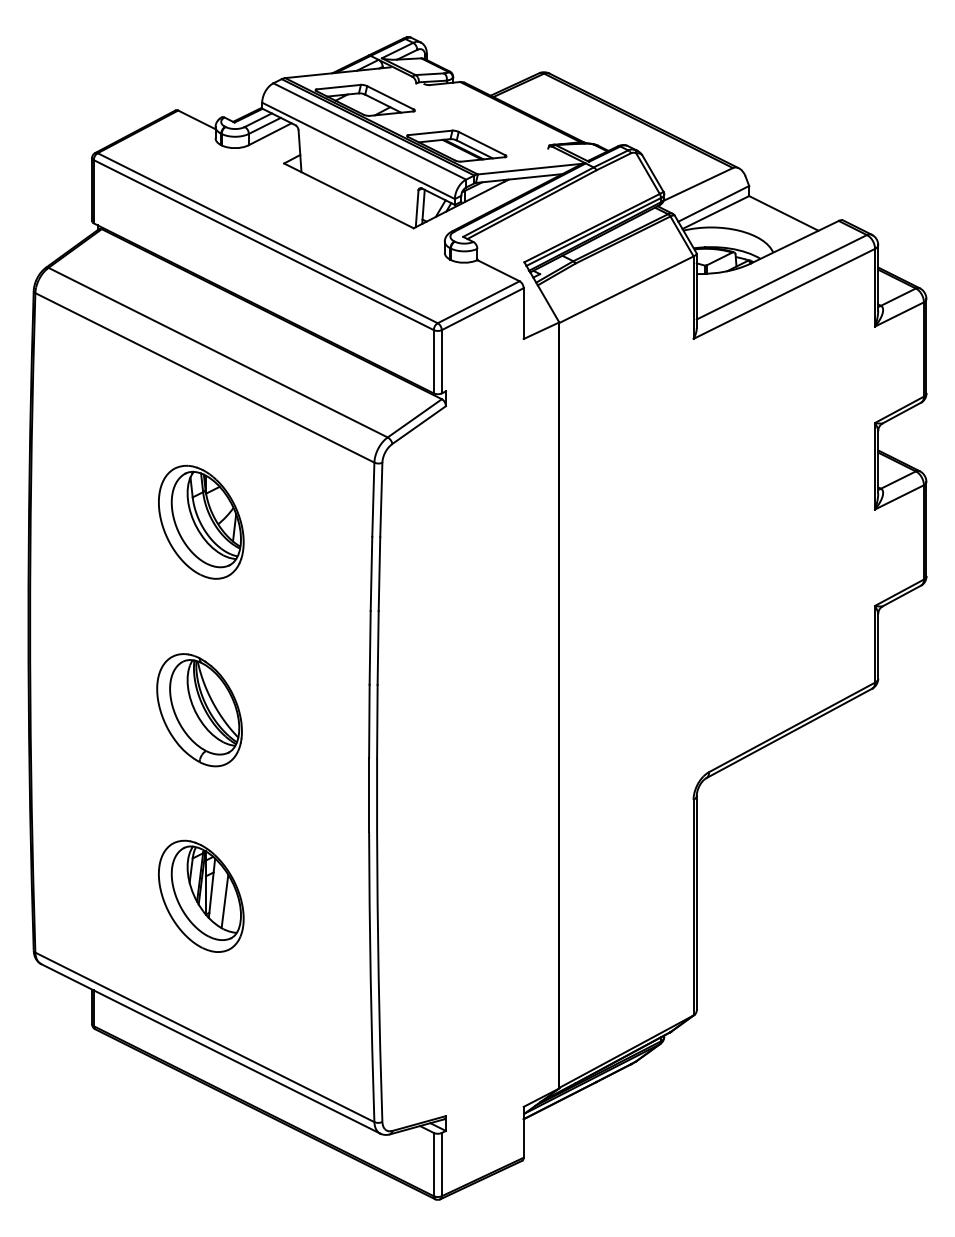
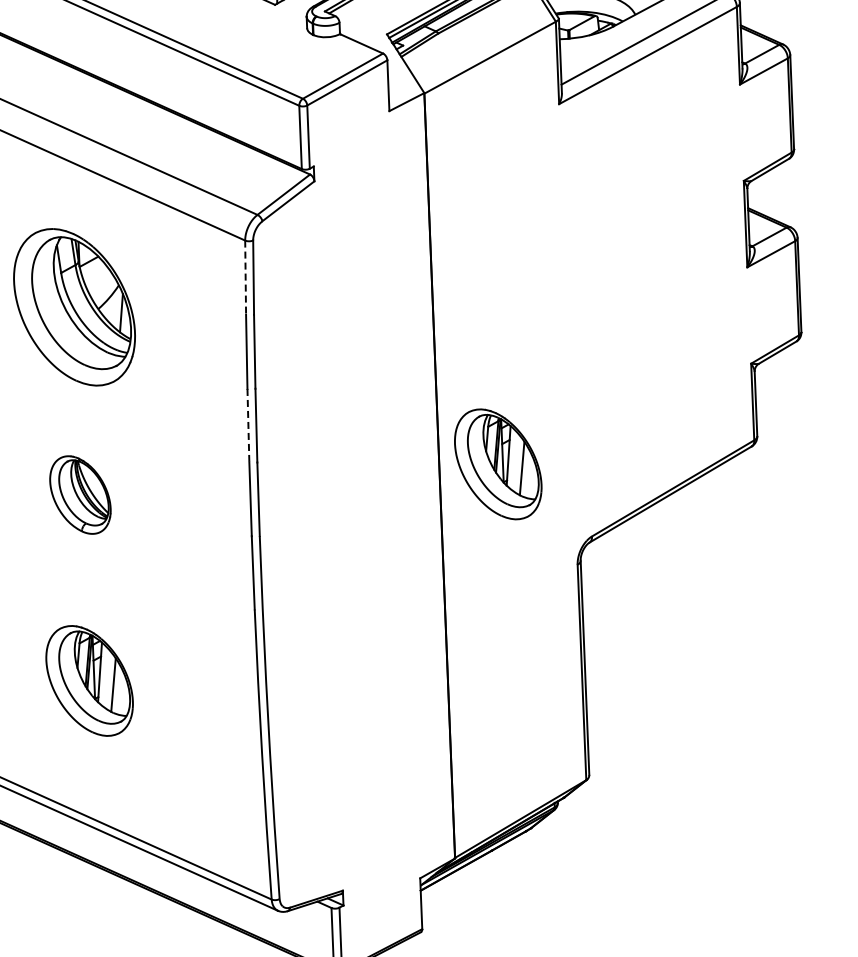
line: (373, 500) -> (245, 278), solid -> dashed
part: (201, 521) -> (74, 306), size x1.4
line: (370, 647) -> (248, 425), solid -> dashed
part: (618, 695) -> (498, 463), added
part: (199, 710) -> (80, 495), size x0.7

